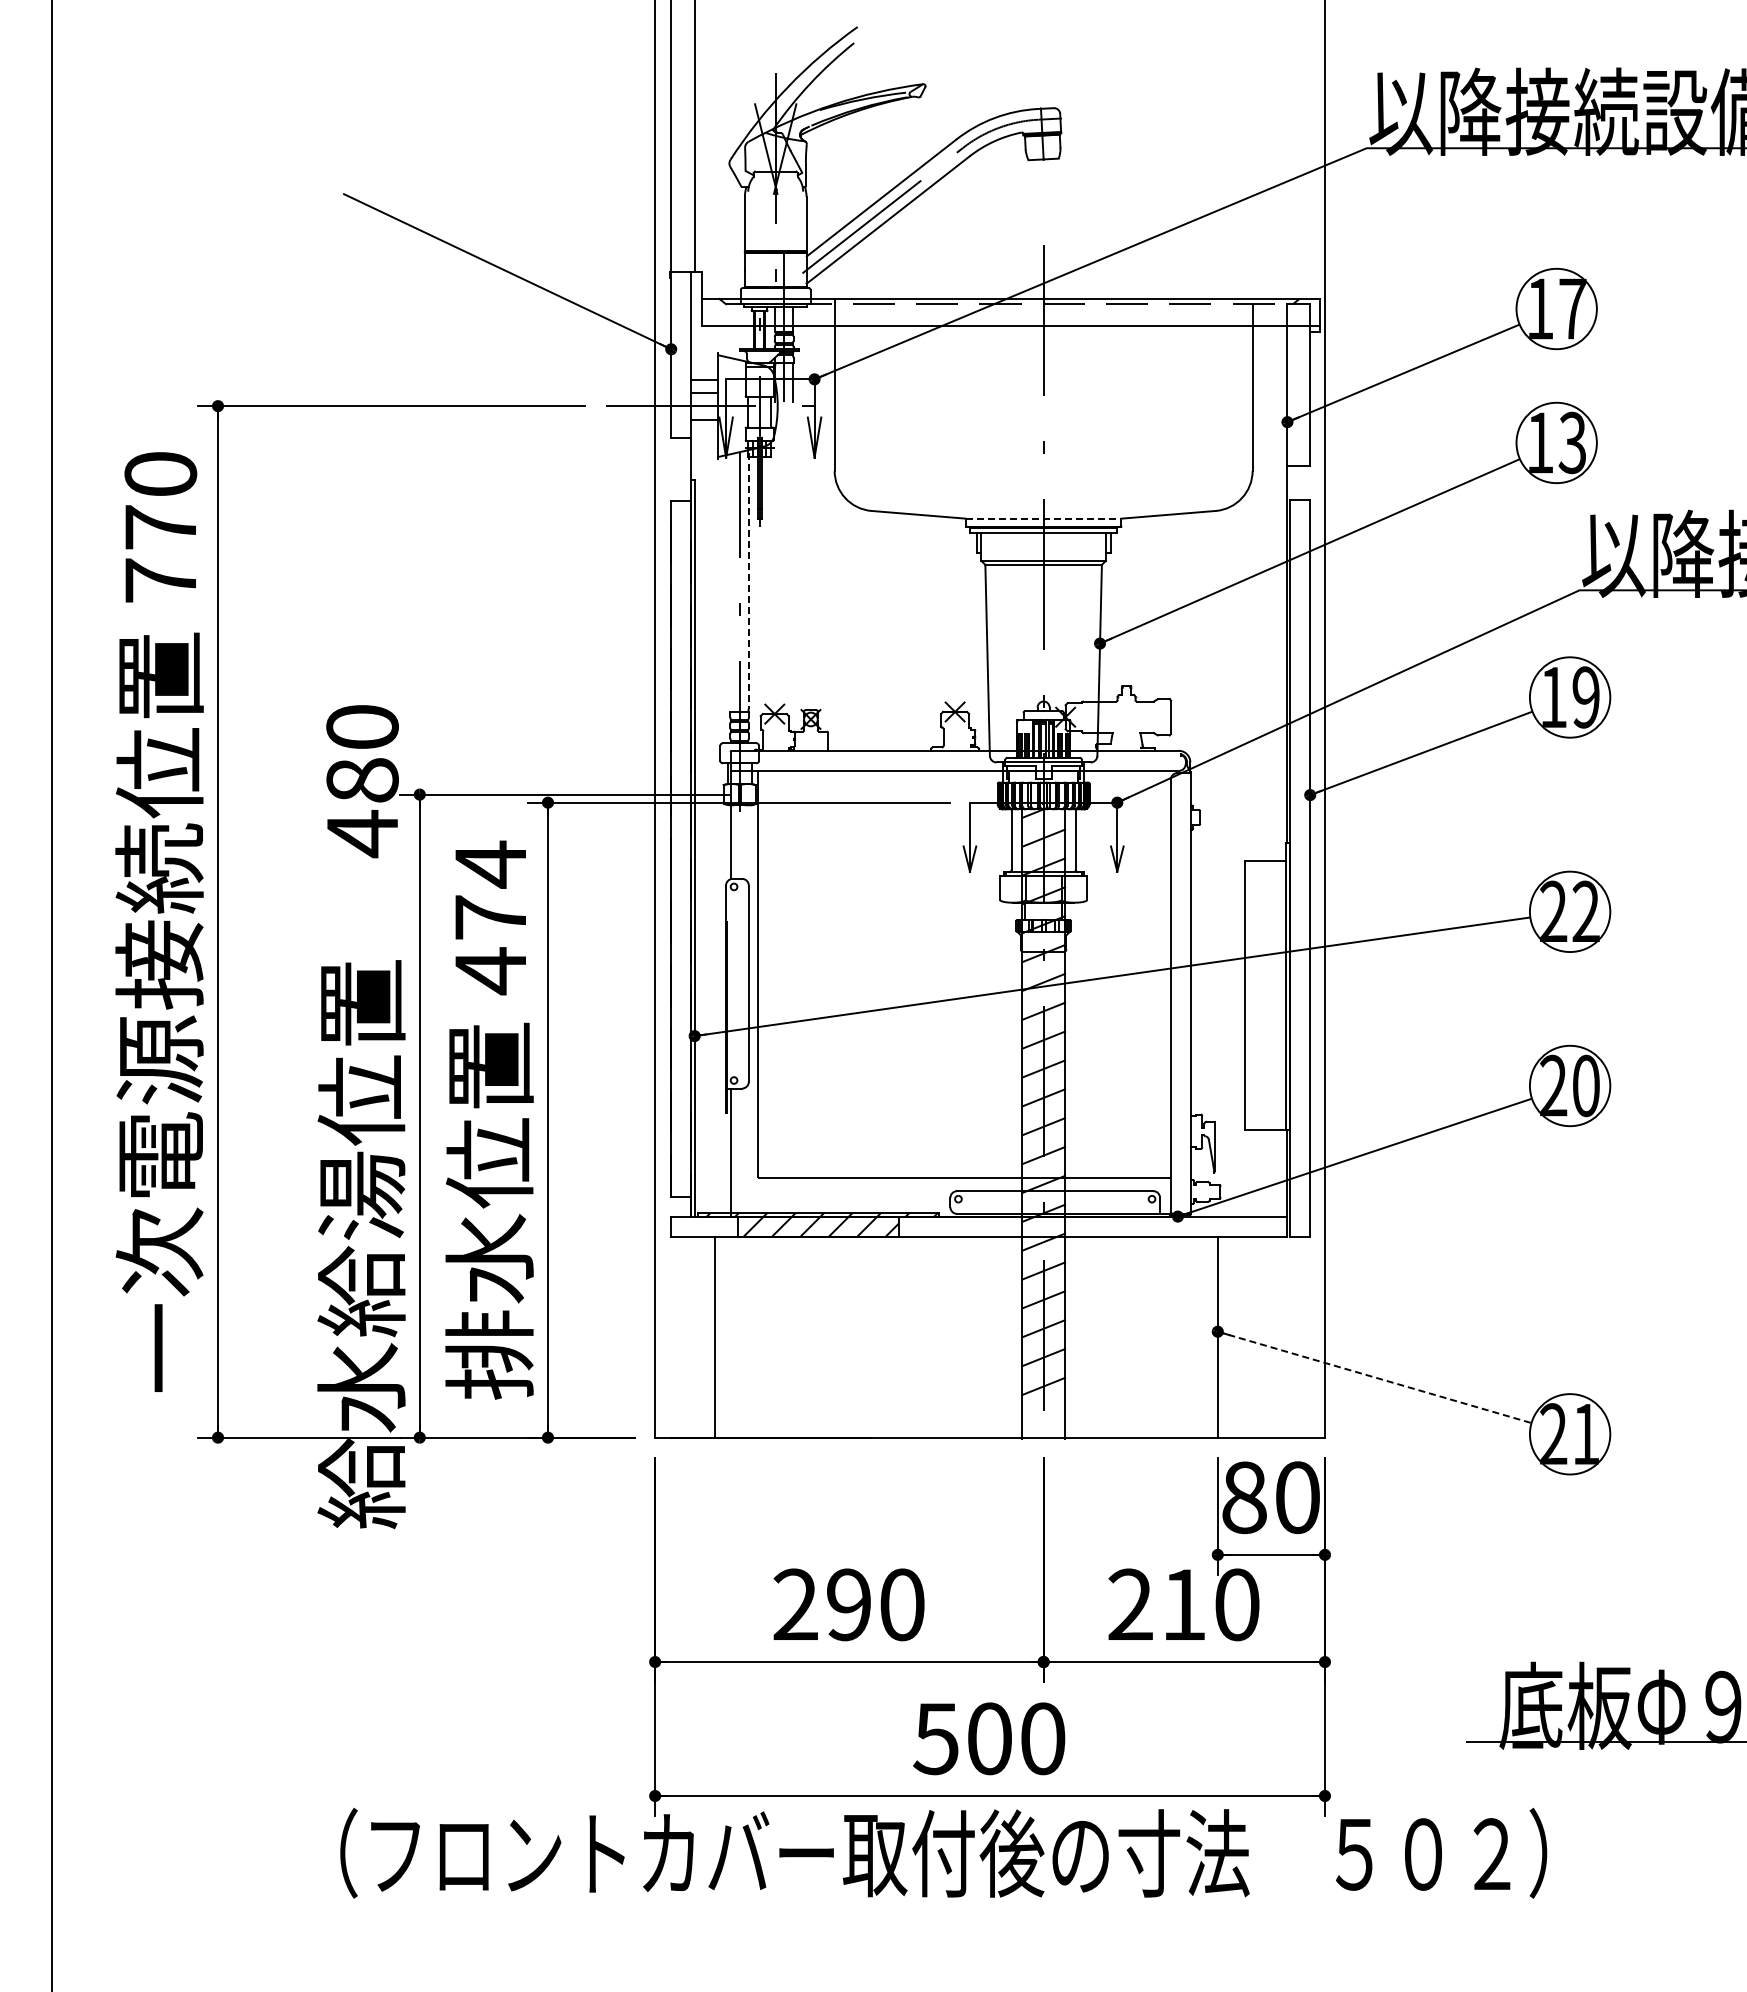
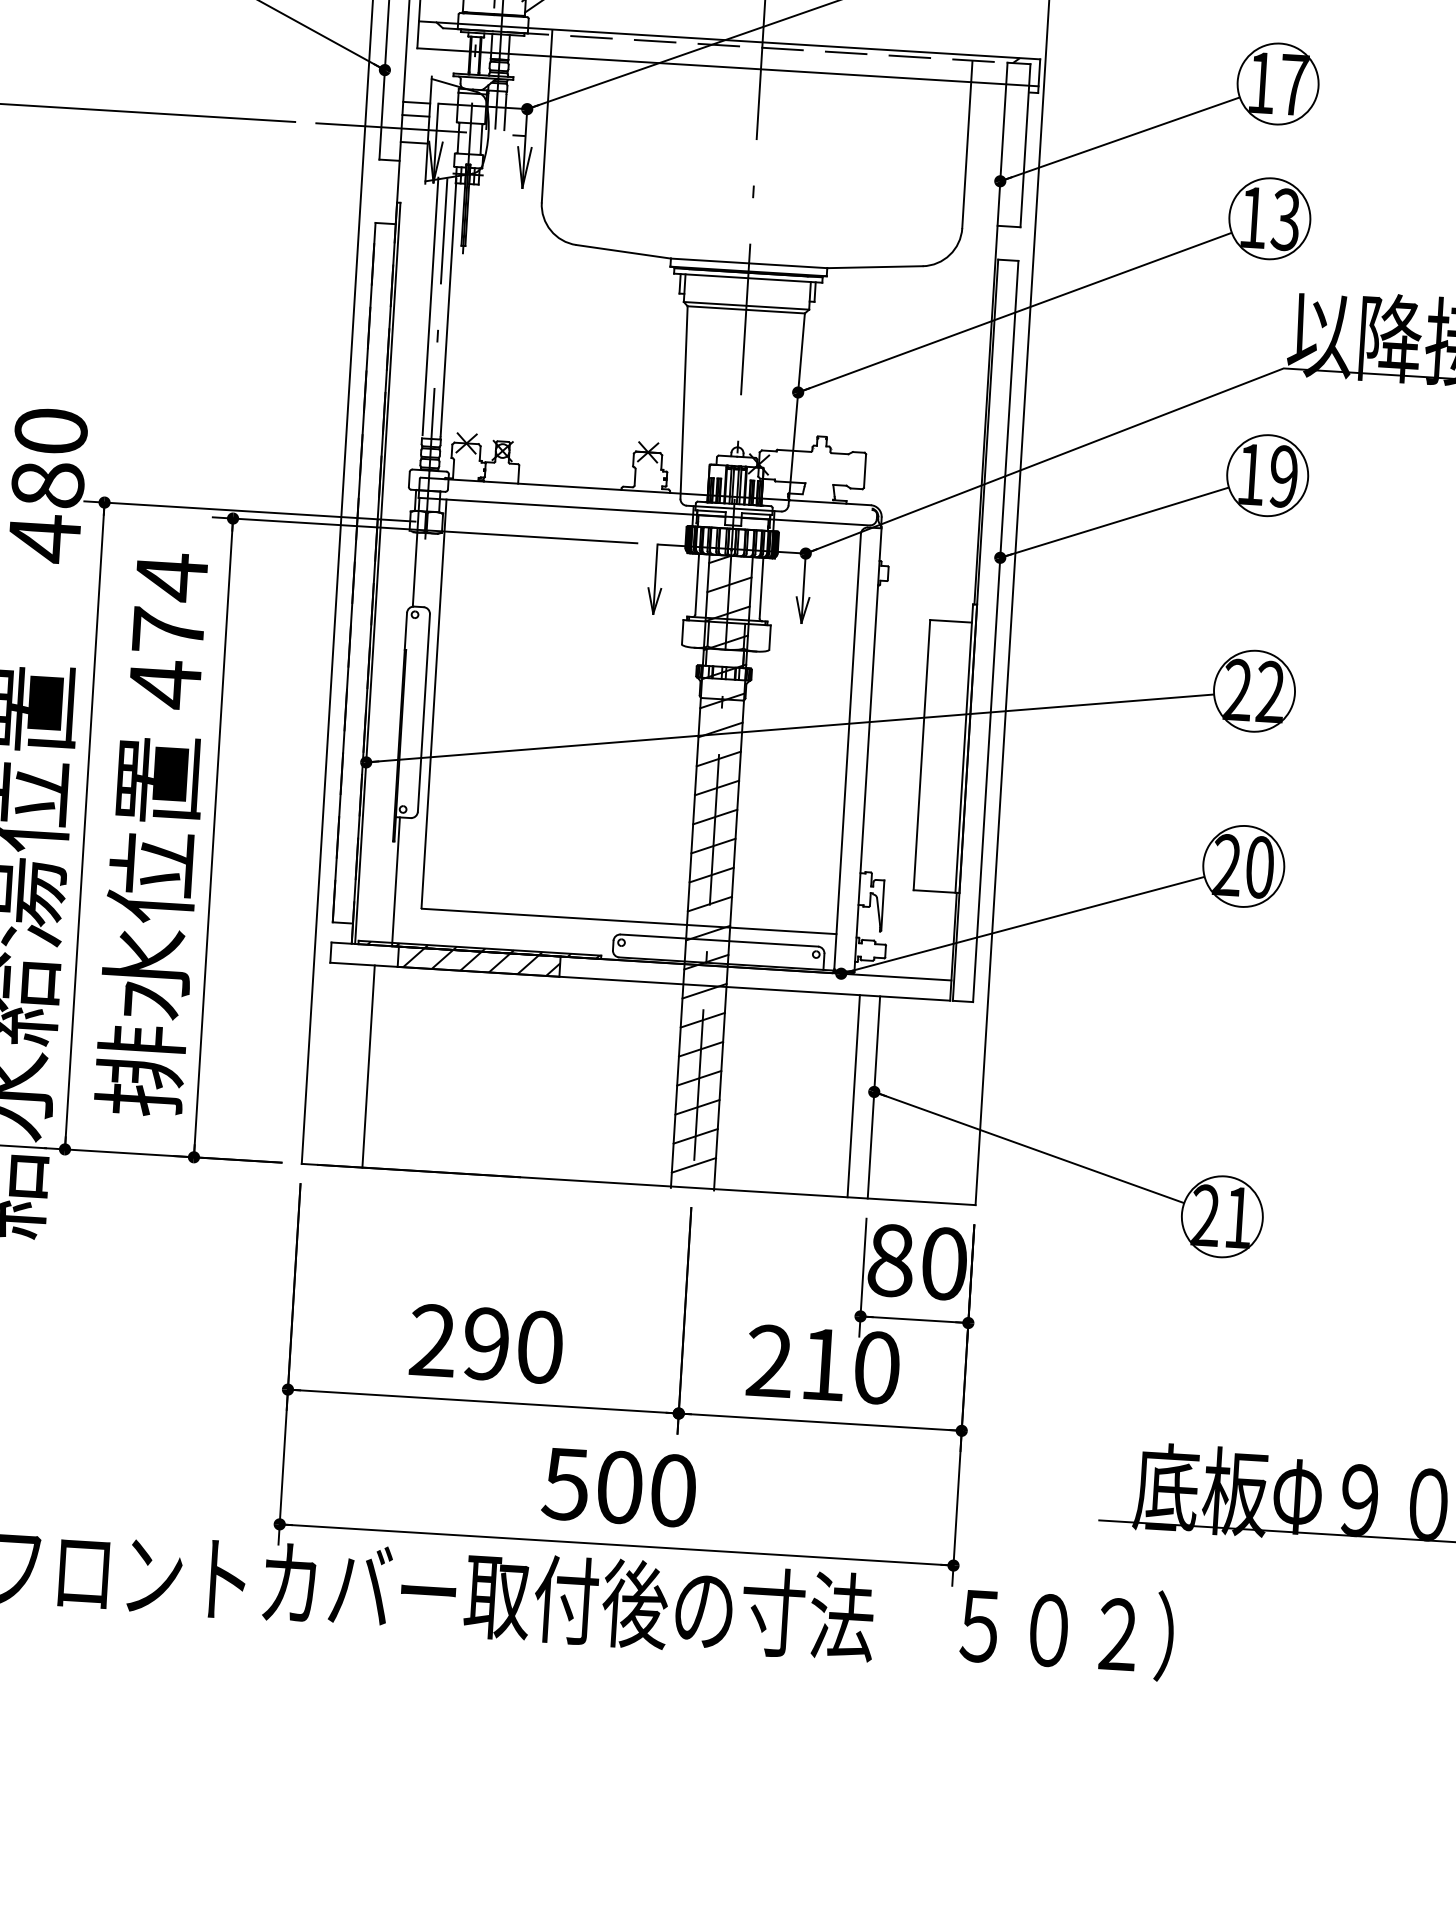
line: (1043, 518) -> (748, 263), dashed -> solid
line: (730, 580) -> (430, 306), added
line: (748, 580) -> (448, 307), dashed -> solid
line: (1197, 1336) -> (853, 1095), added
line: (1375, 1377) -> (1030, 1147), dashed -> solid
line: (1043, 1414) -> (693, 1164), added

